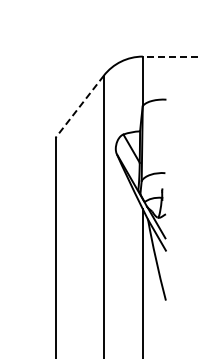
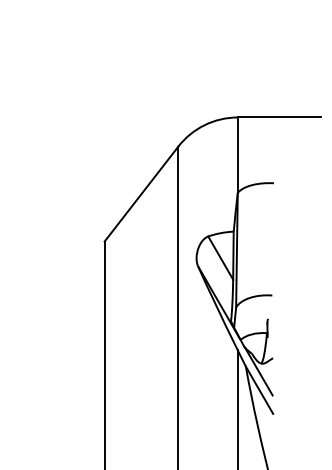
line: (169, 56) -> (278, 117), dashed -> solid
line: (79, 107) -> (141, 195), dashed -> solid

